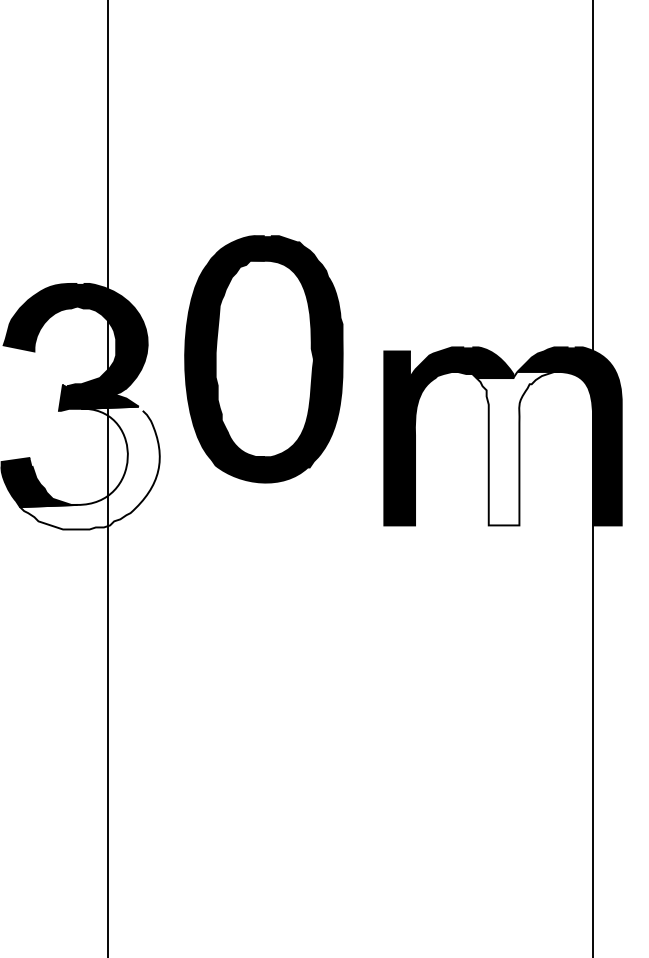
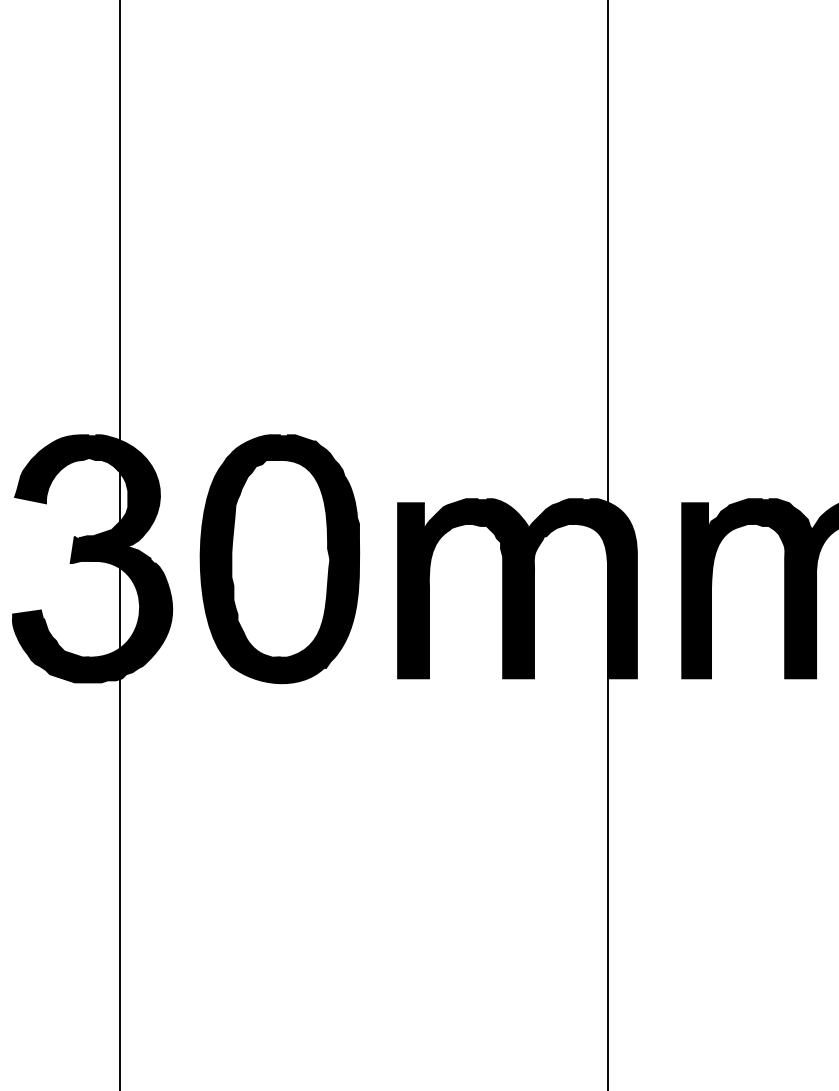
part: (263, 359) -> (279, 559), moved
fill: (517, 448) -> (532, 600), added
fill: (89, 467) -> (101, 620), added

